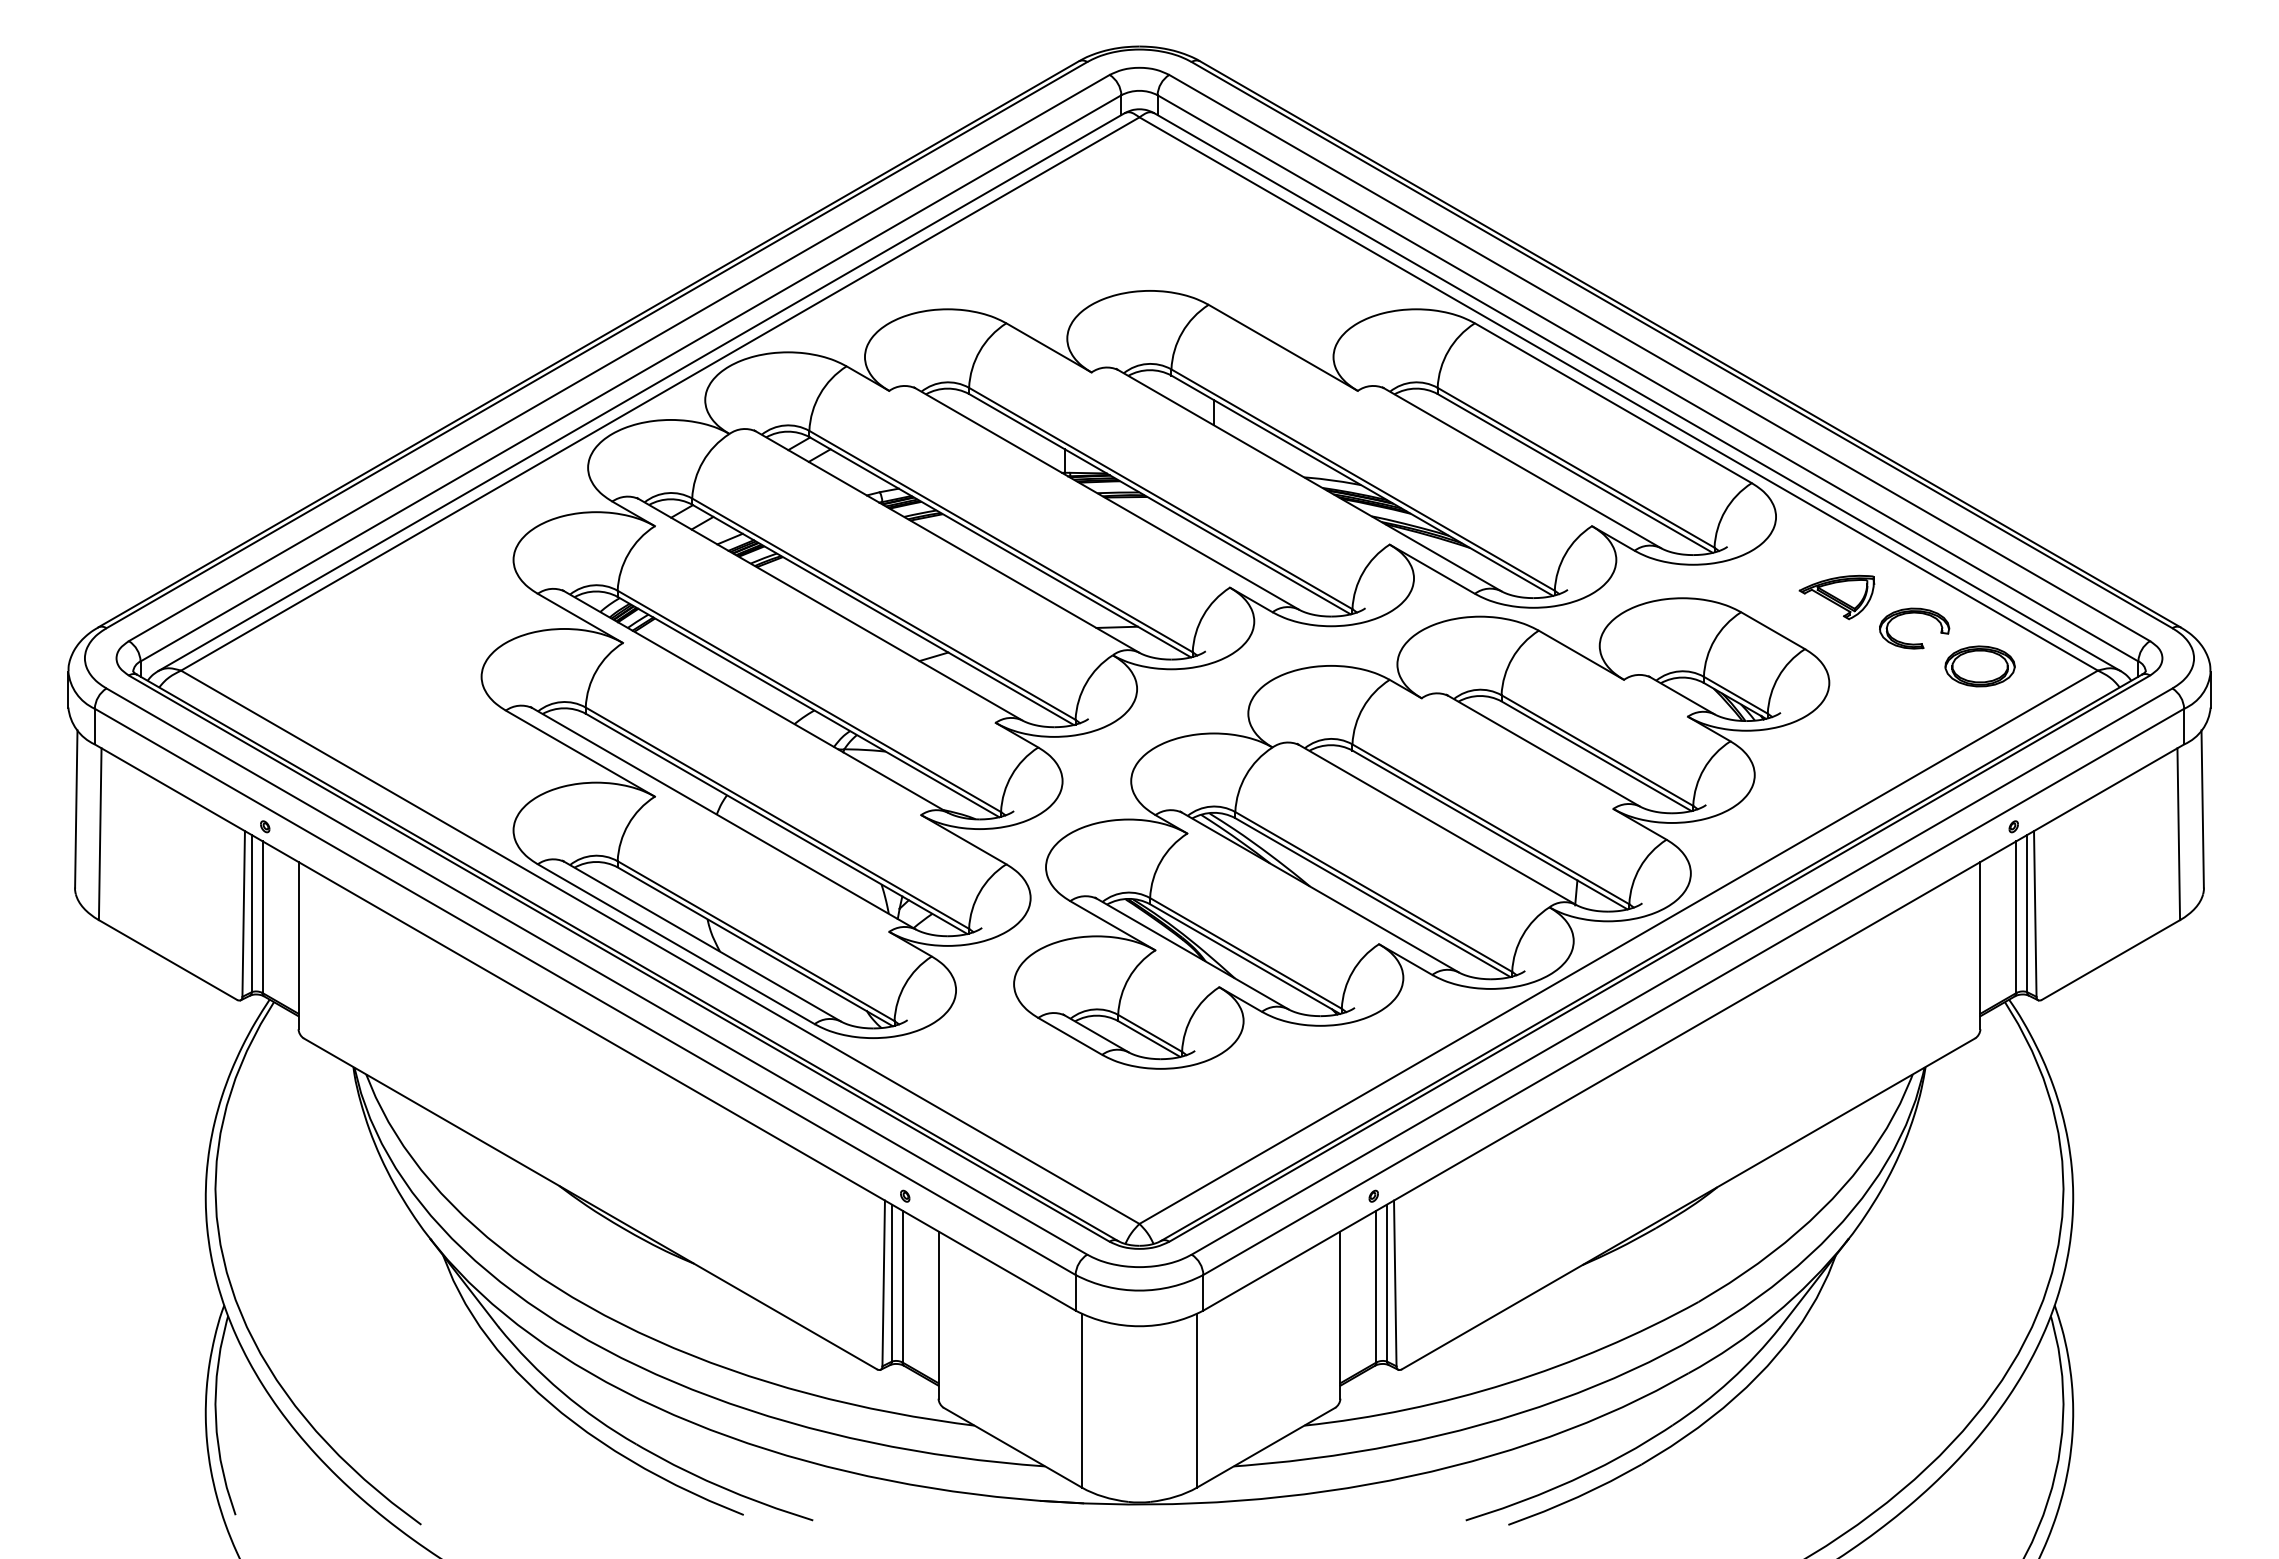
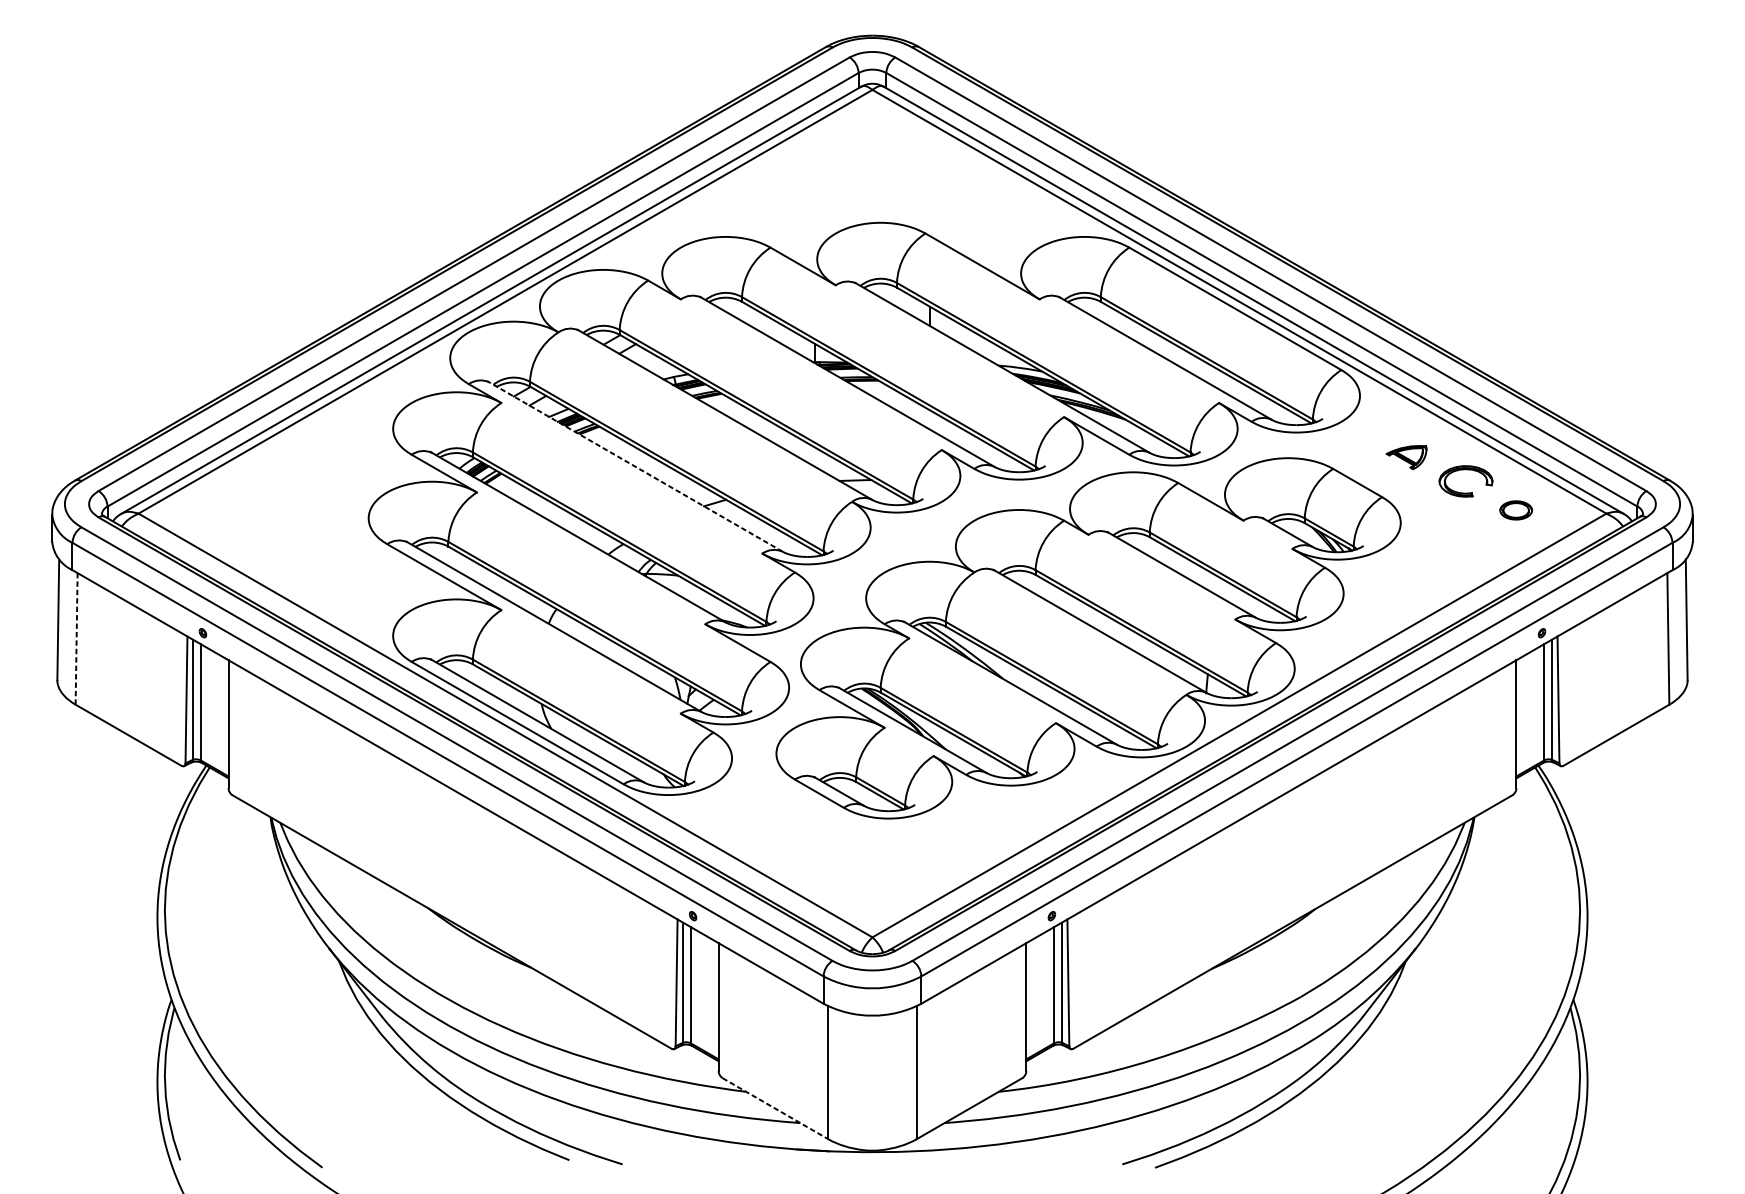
part: (1836, 597) -> (1406, 457), size x0.7
line: (829, 609) -> (635, 466), solid -> dashed
part: (1979, 666) -> (1515, 510), size x0.6
line: (100, 834) -> (76, 639), solid -> dashed
line: (1012, 1447) -> (775, 1108), solid -> dashed

